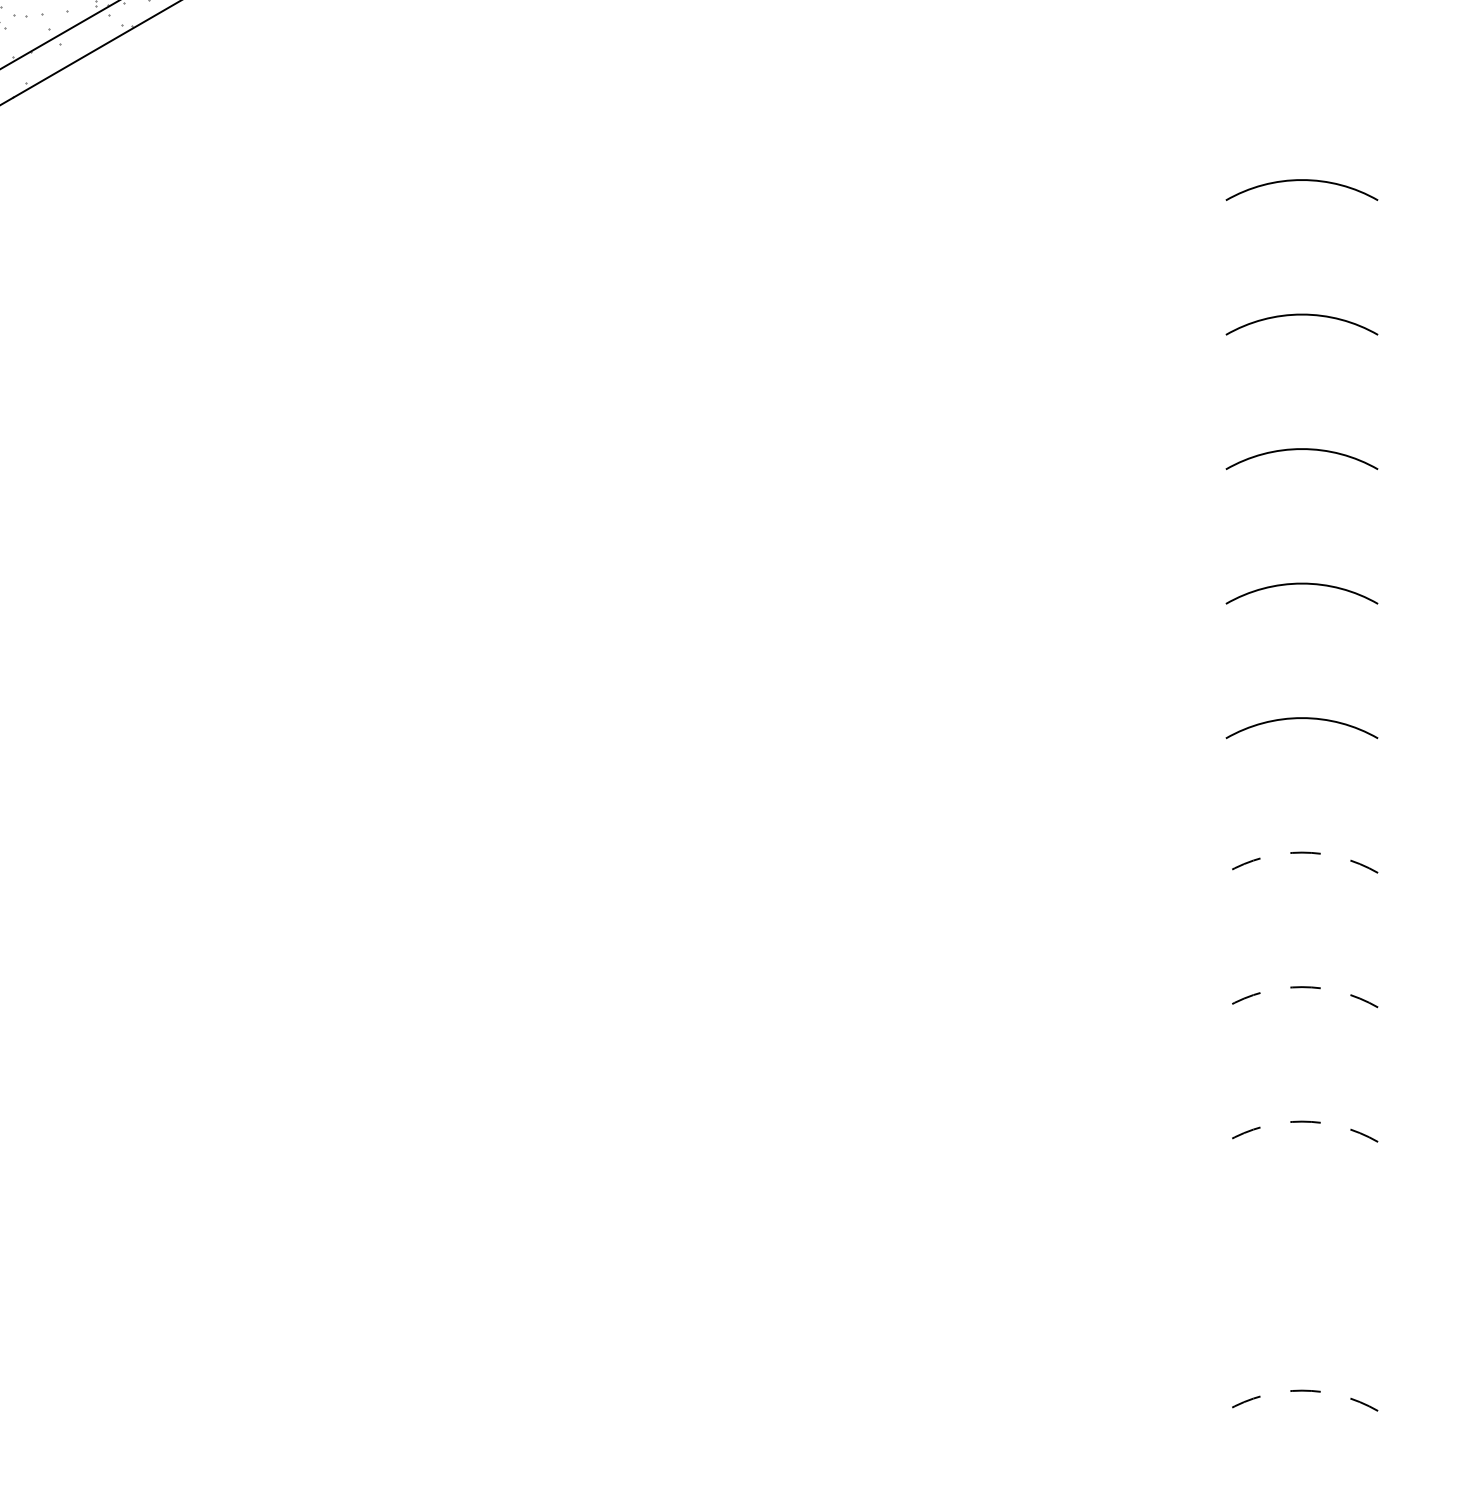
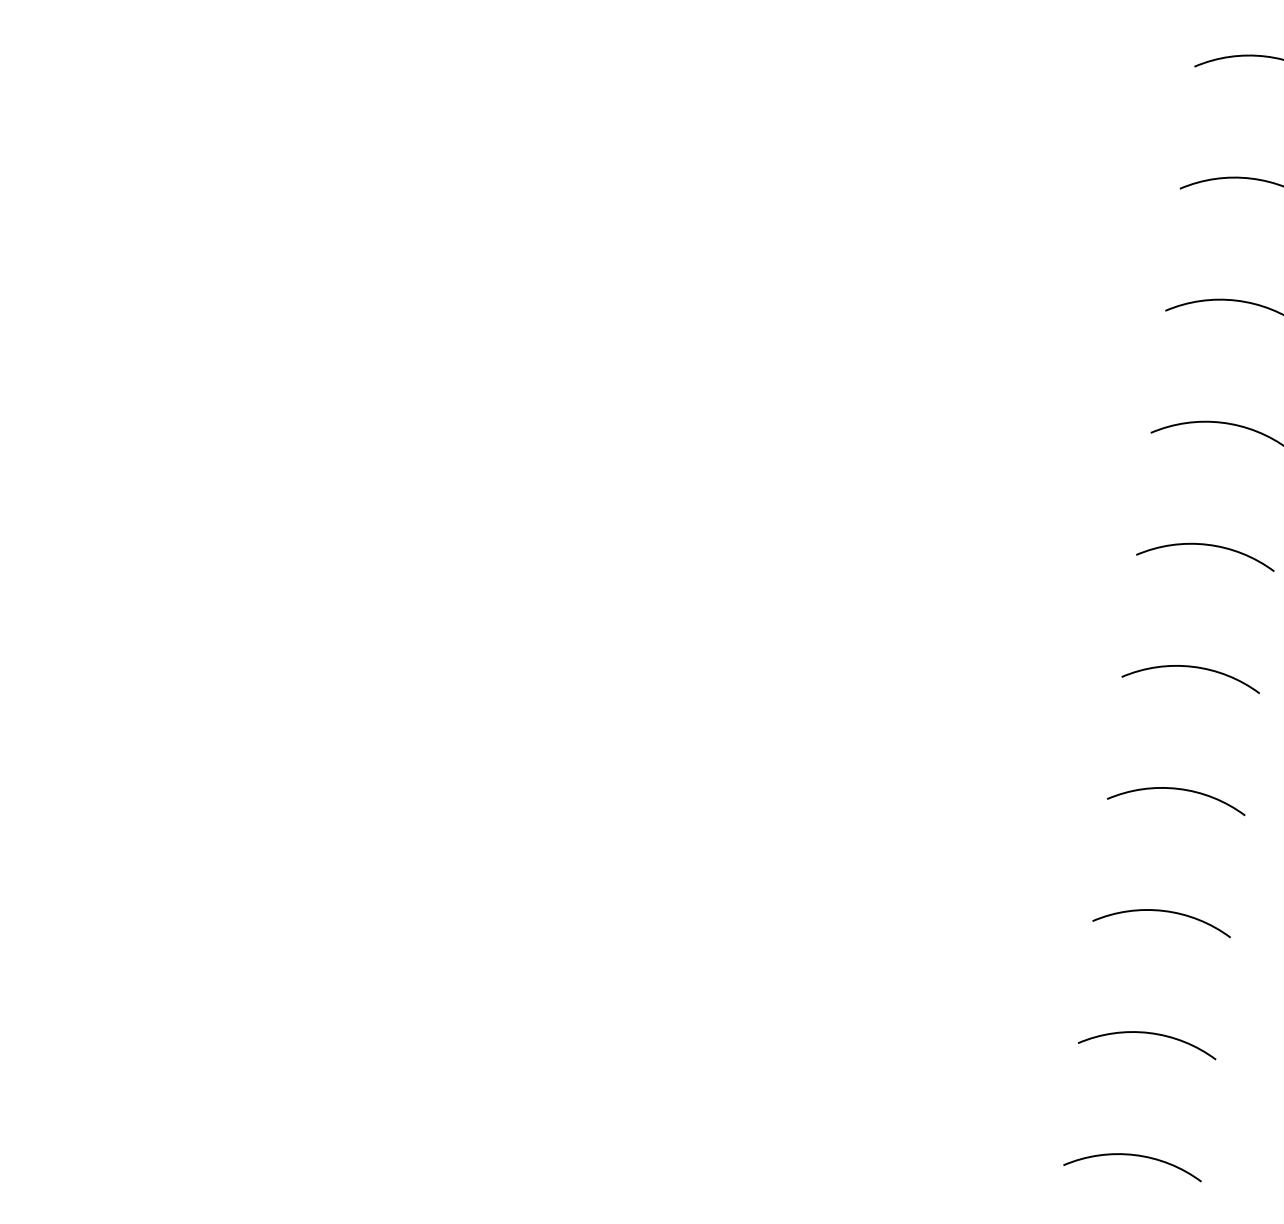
arc: (1302, 852) -> (1193, 666), dashed -> solid
arc: (1302, 987) -> (1178, 789), dashed -> solid
arc: (1302, 1121) -> (1164, 910), dashed -> solid
arc: (1301, 1257) -> (1148, 1034), added
arc: (1302, 1390) -> (1135, 1155), dashed -> solid

